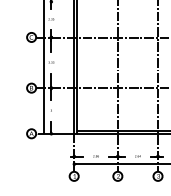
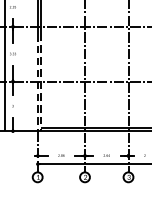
line: (76, 133) -> (40, 130), solid -> dashed

